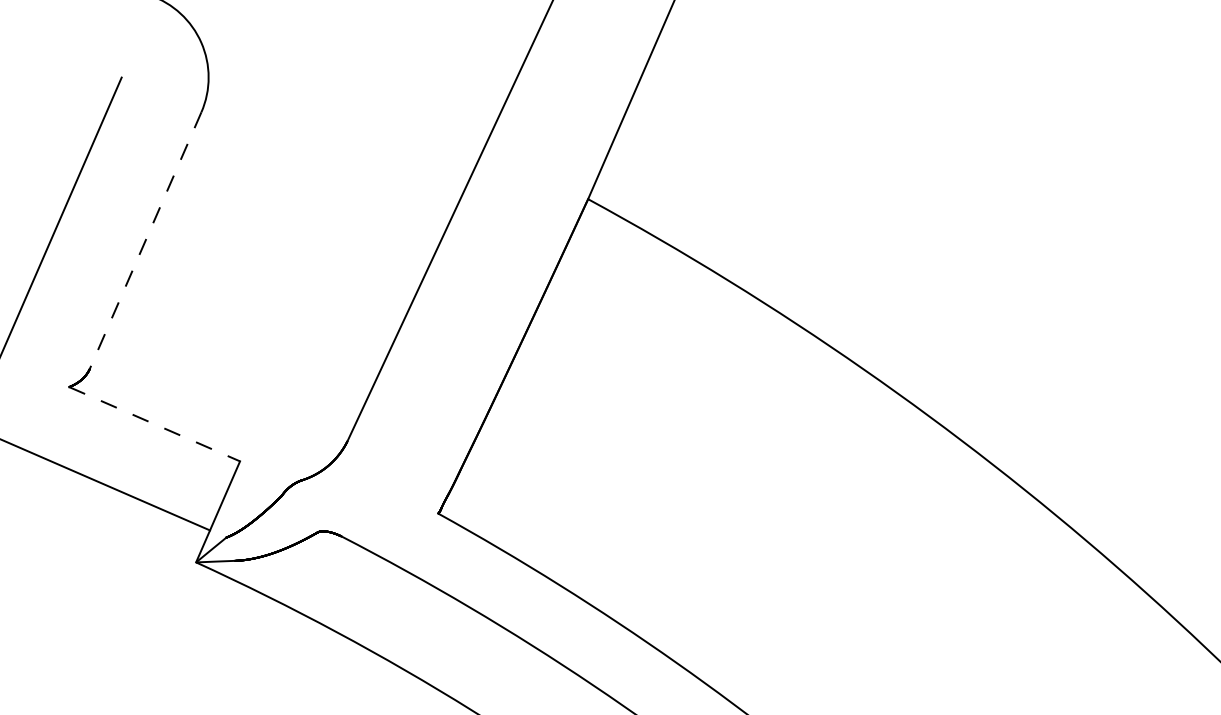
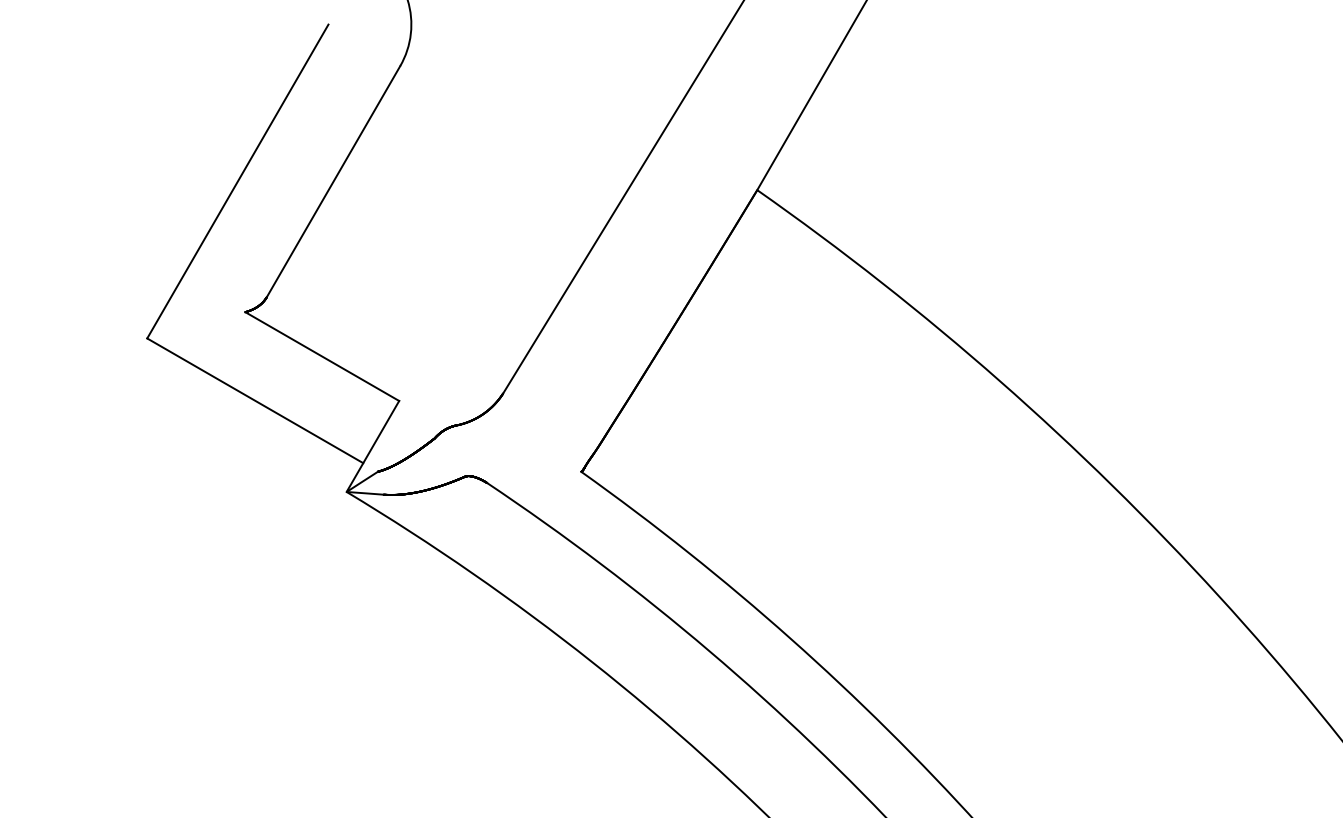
line: (145, 240) -> (333, 181), dashed -> solid
line: (154, 424) -> (322, 356), dashed -> solid

